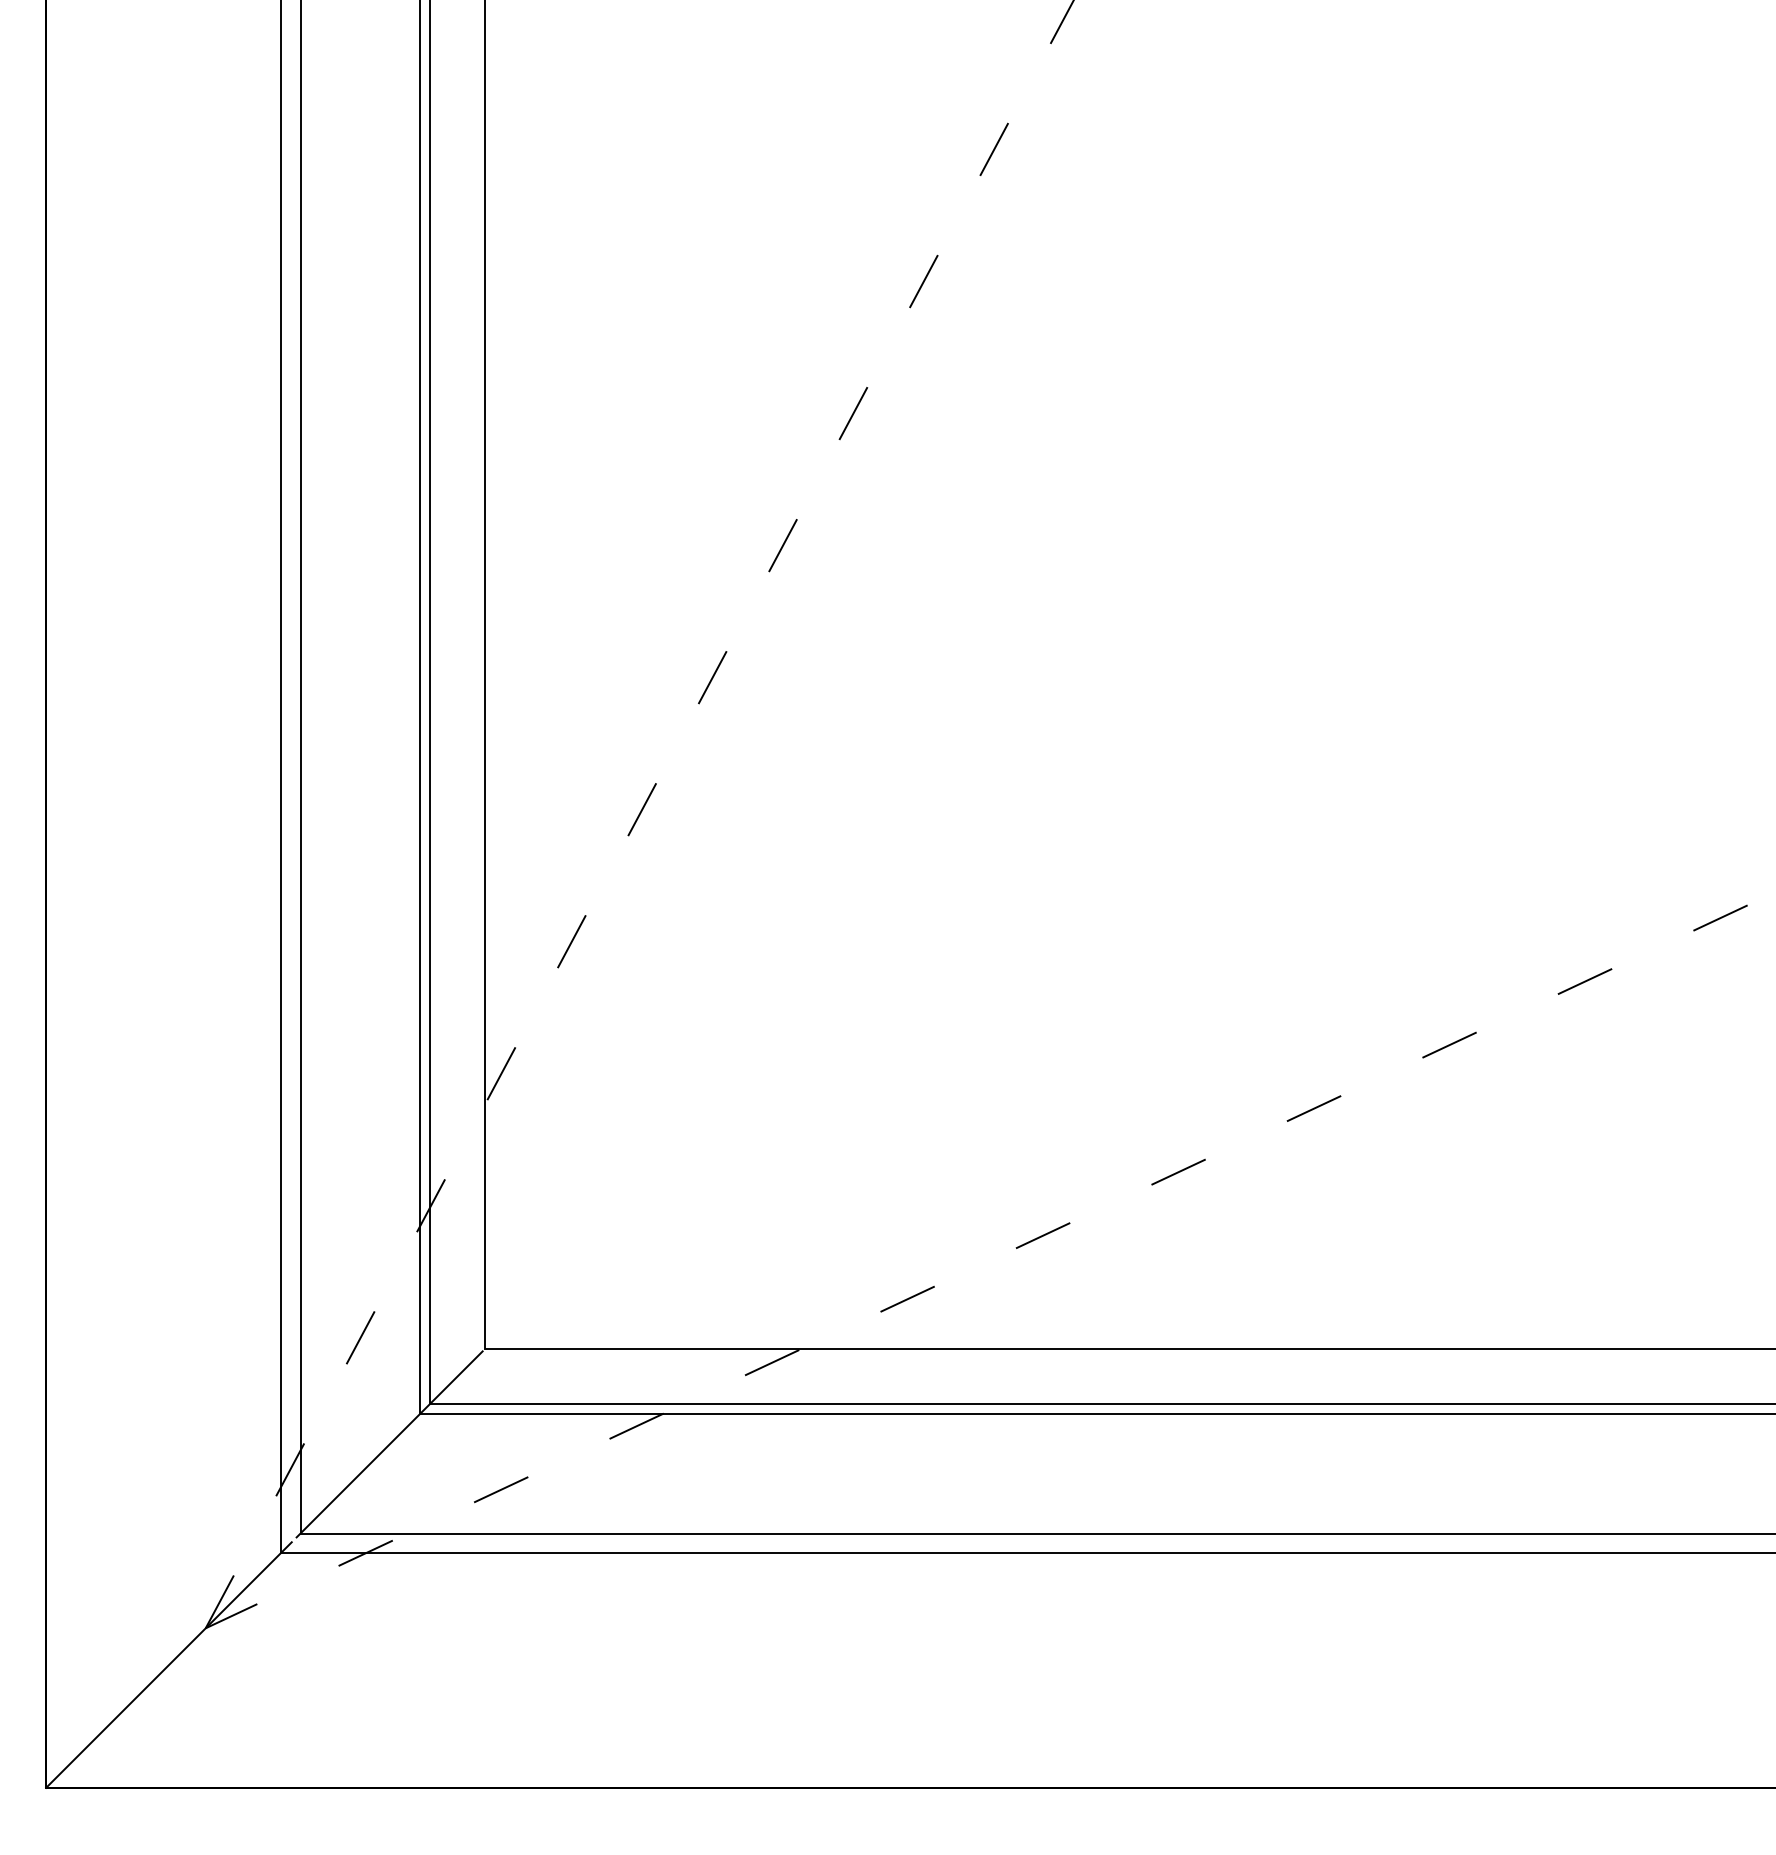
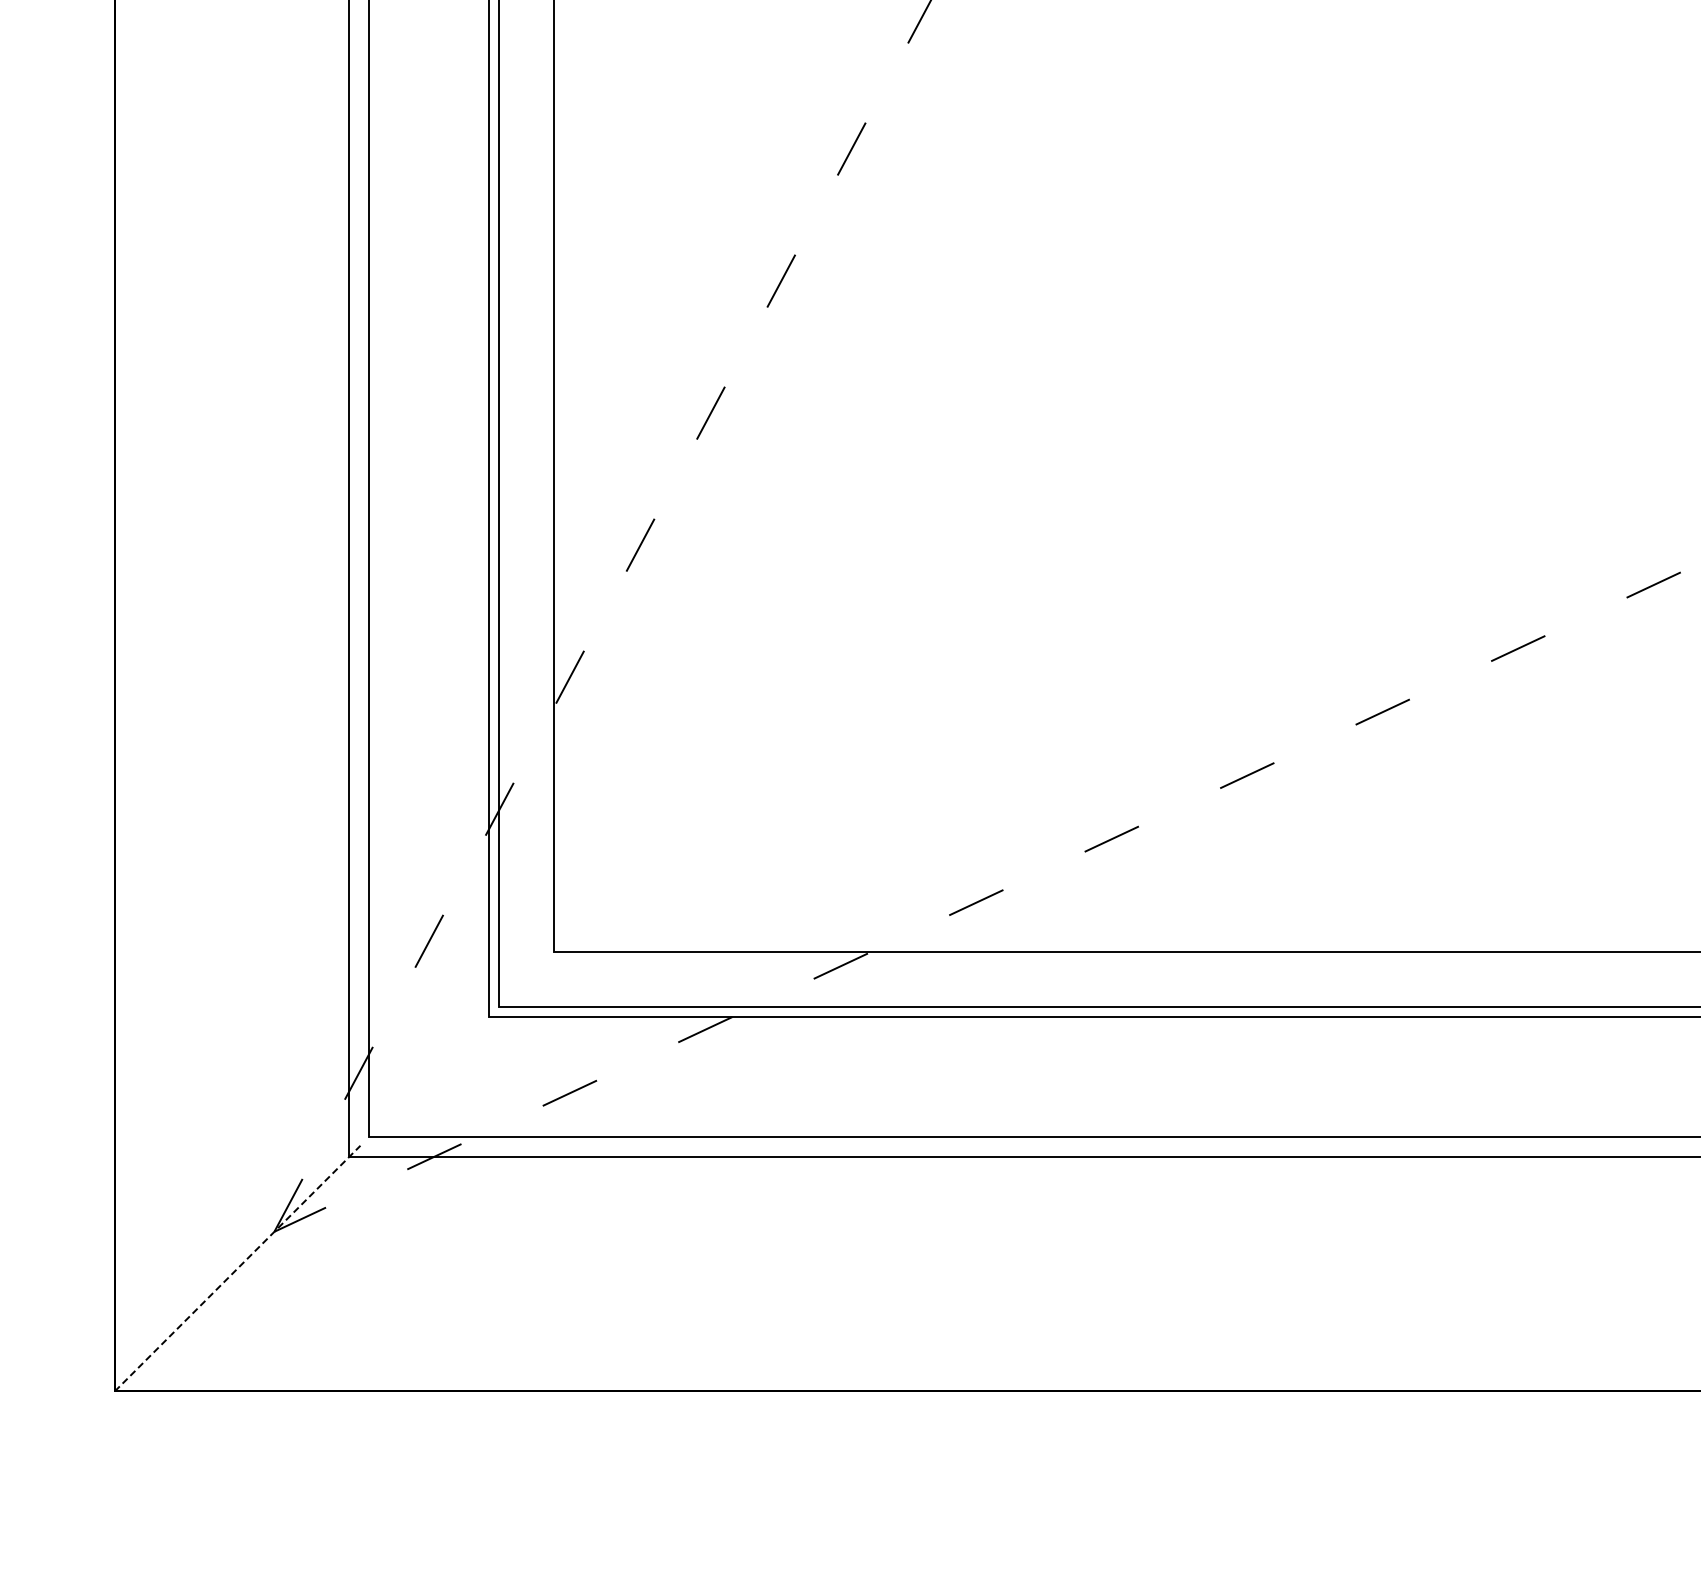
line: (389, 1444) -> (458, 1047), removed
line: (168, 1665) -> (237, 1268), solid -> dashed

